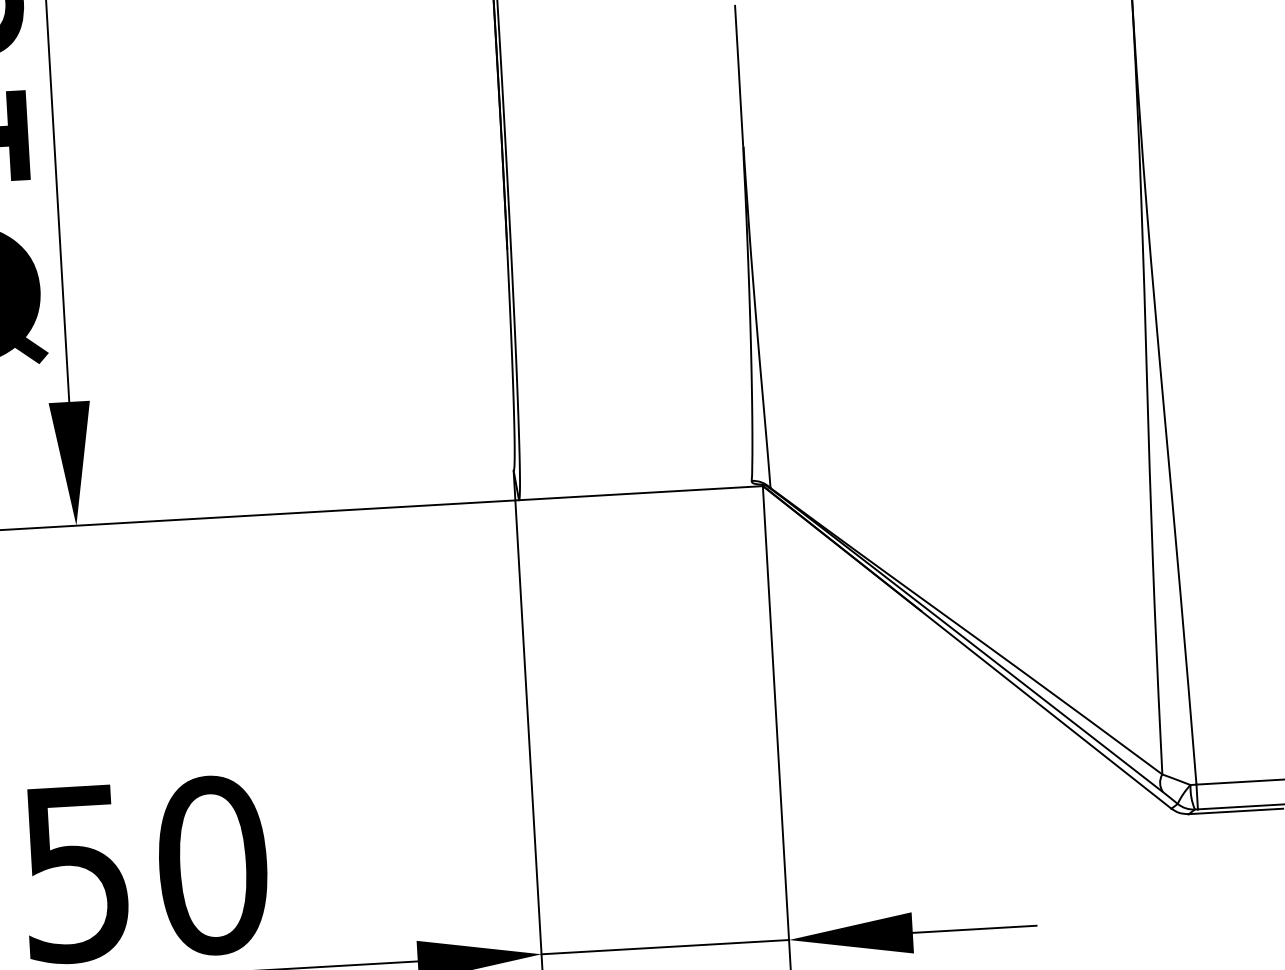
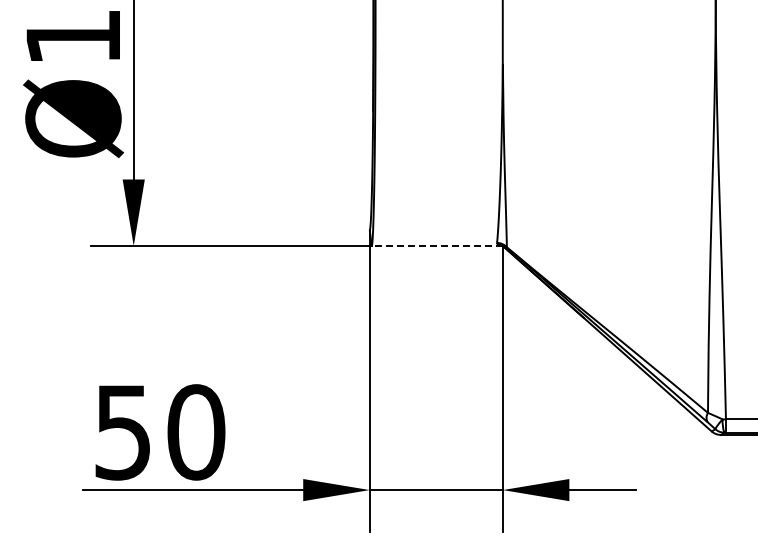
line: (641, 493) -> (437, 246), solid -> dashed

